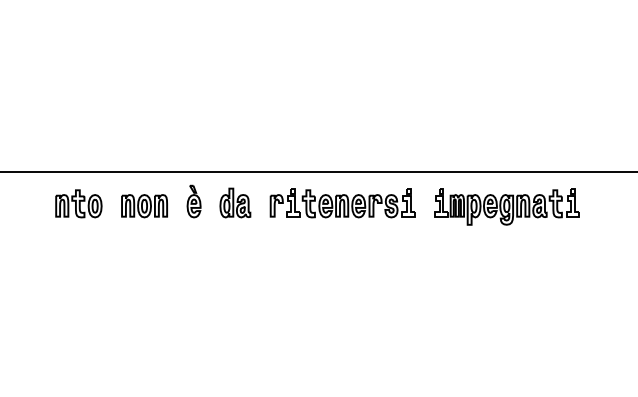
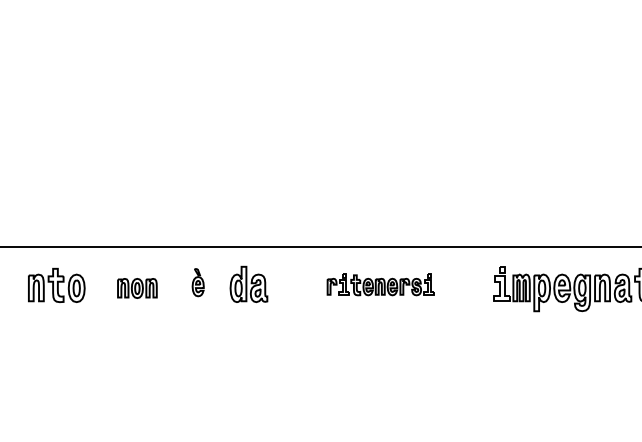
part: (193, 201) -> (197, 282), size x0.7
part: (342, 203) -> (380, 285), size x0.6
part: (144, 206) -> (137, 288), size x0.7

